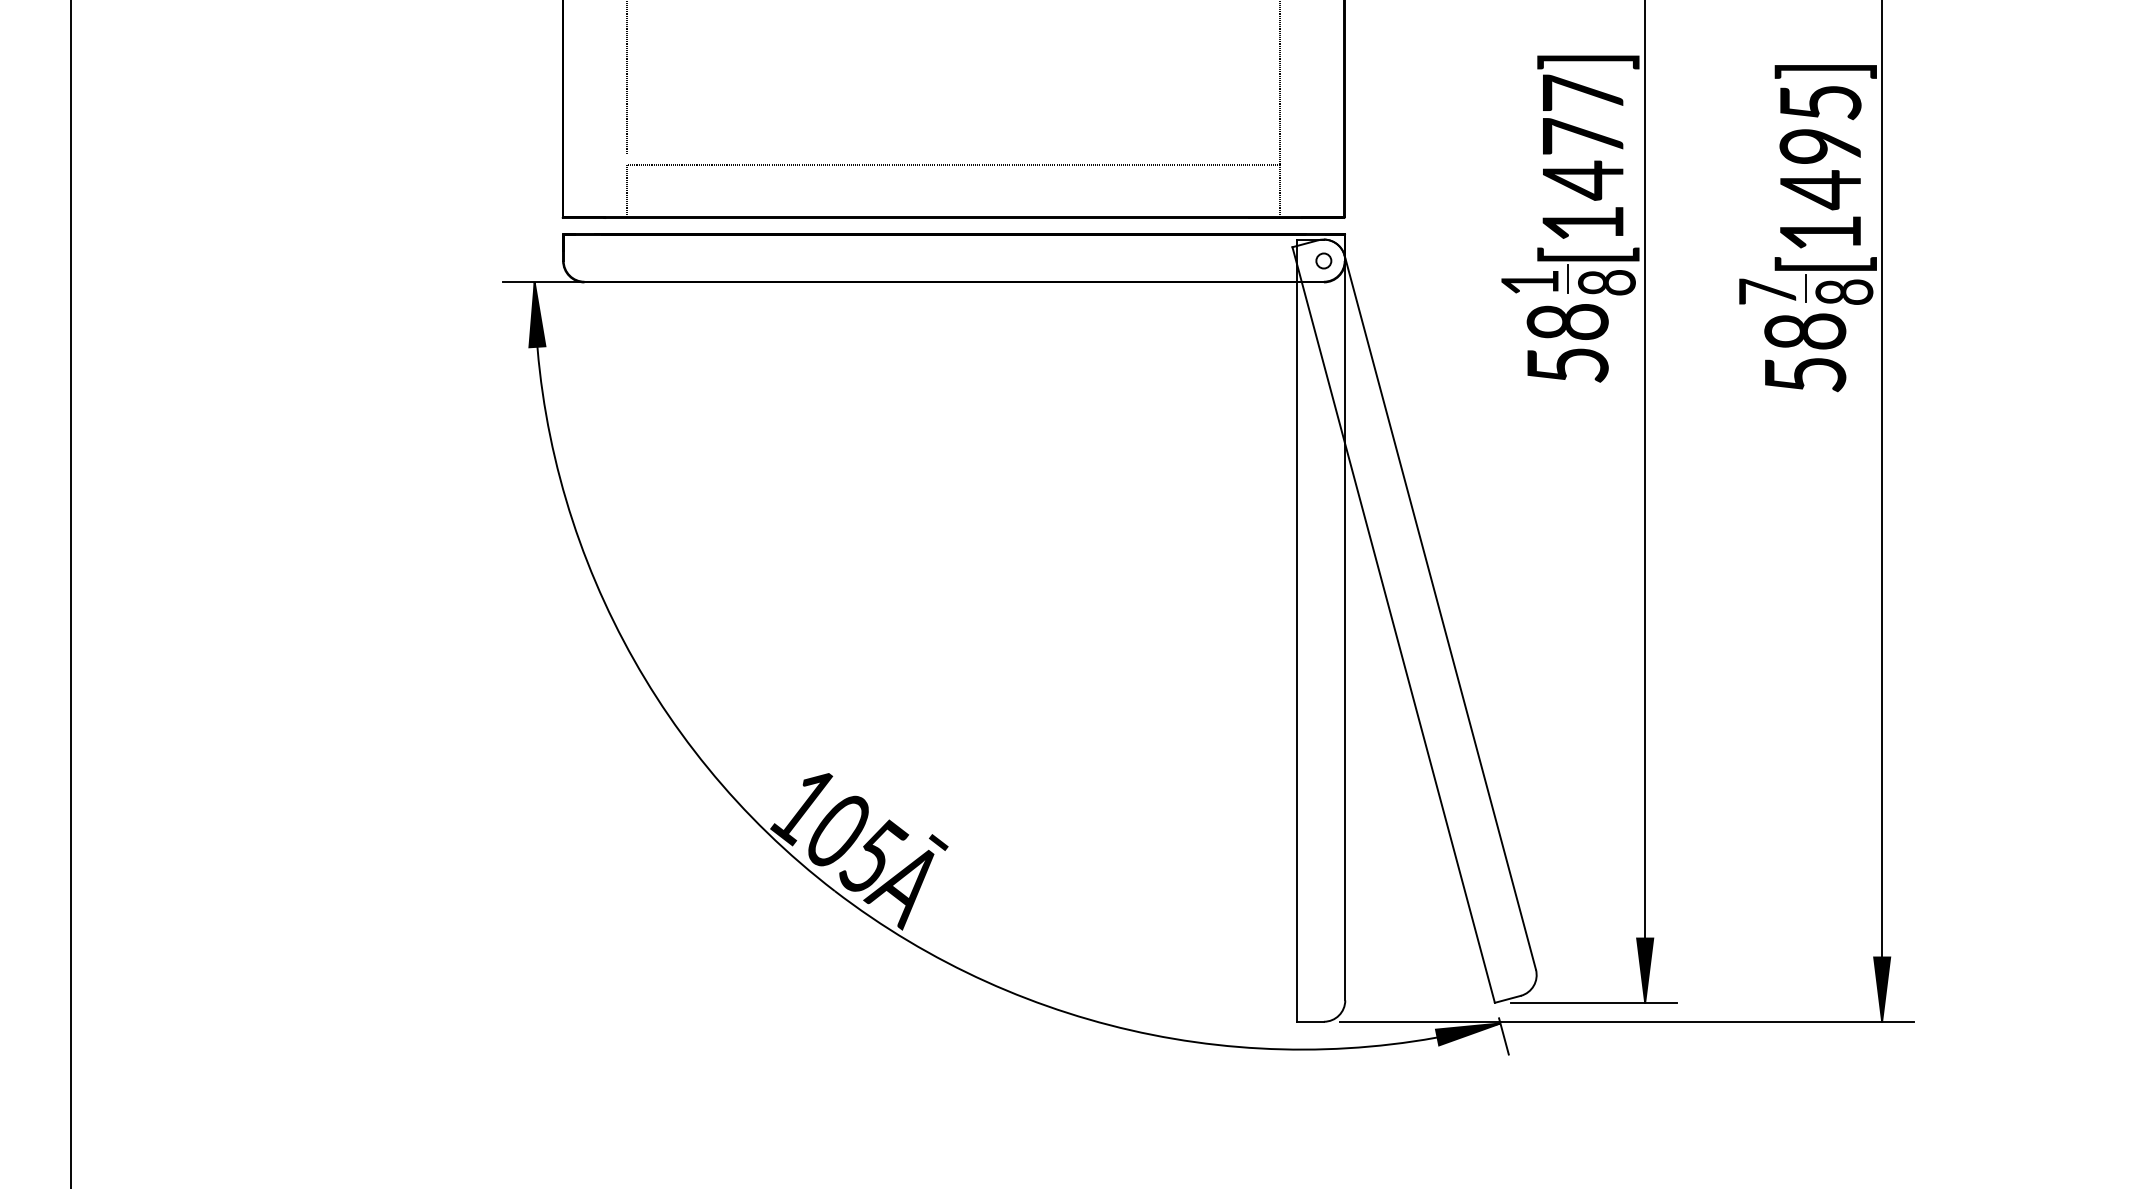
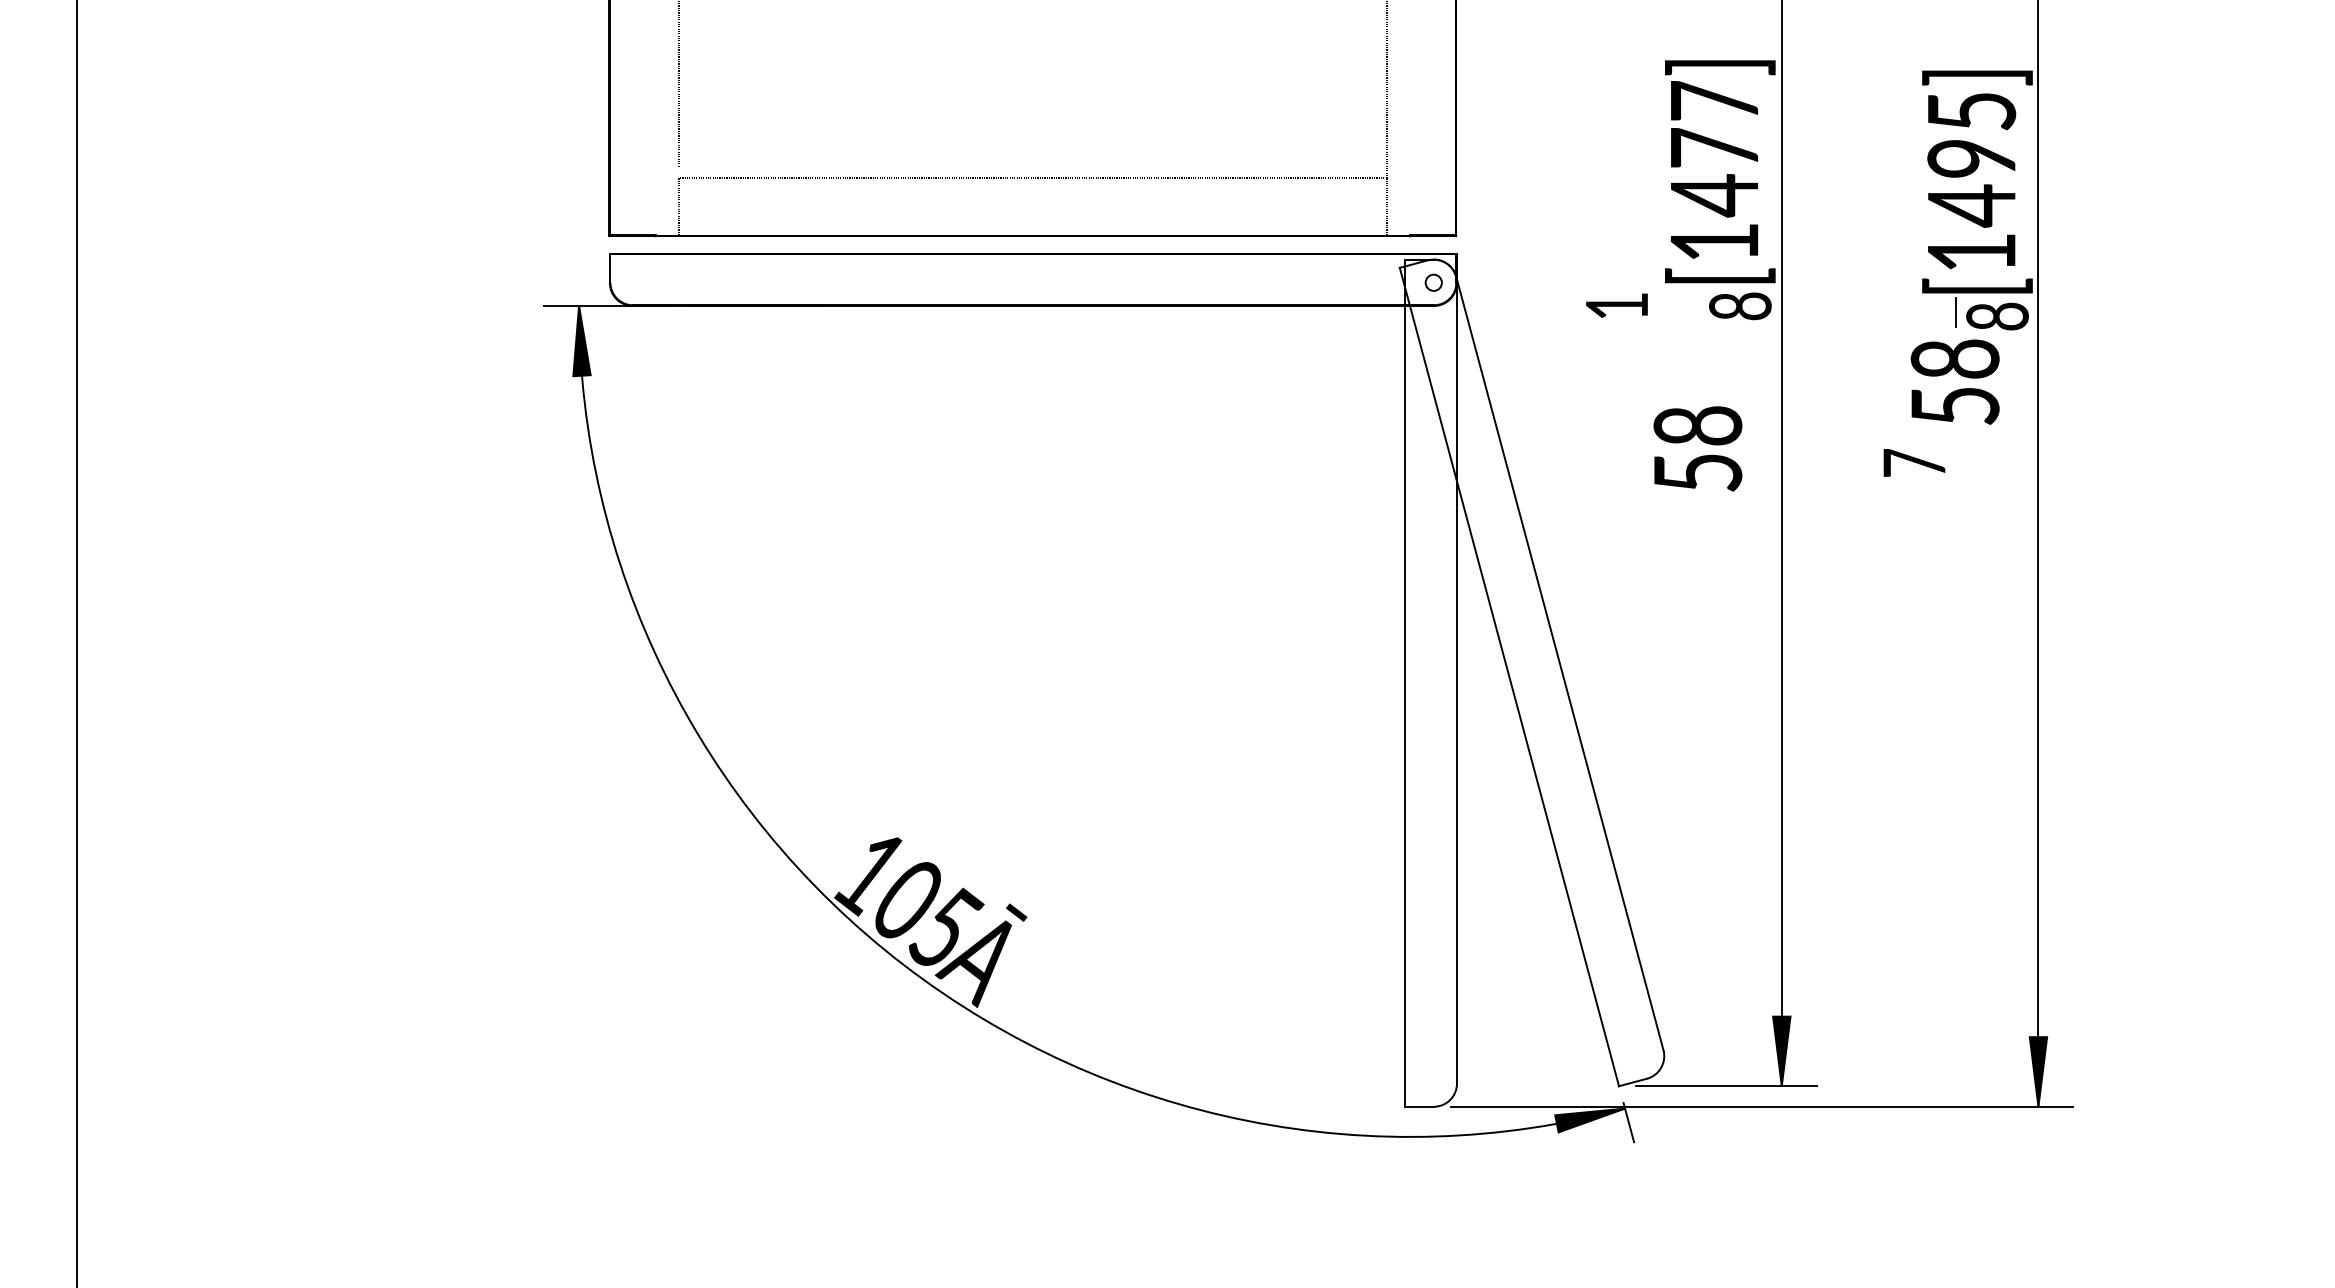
line: (1568, 279) -> (1698, 302), removed
text: (1529, 281) -> (1616, 305), moved
text: (1767, 291) -> (1914, 462), moved
text: (1567, 342) -> (1697, 448), moved

